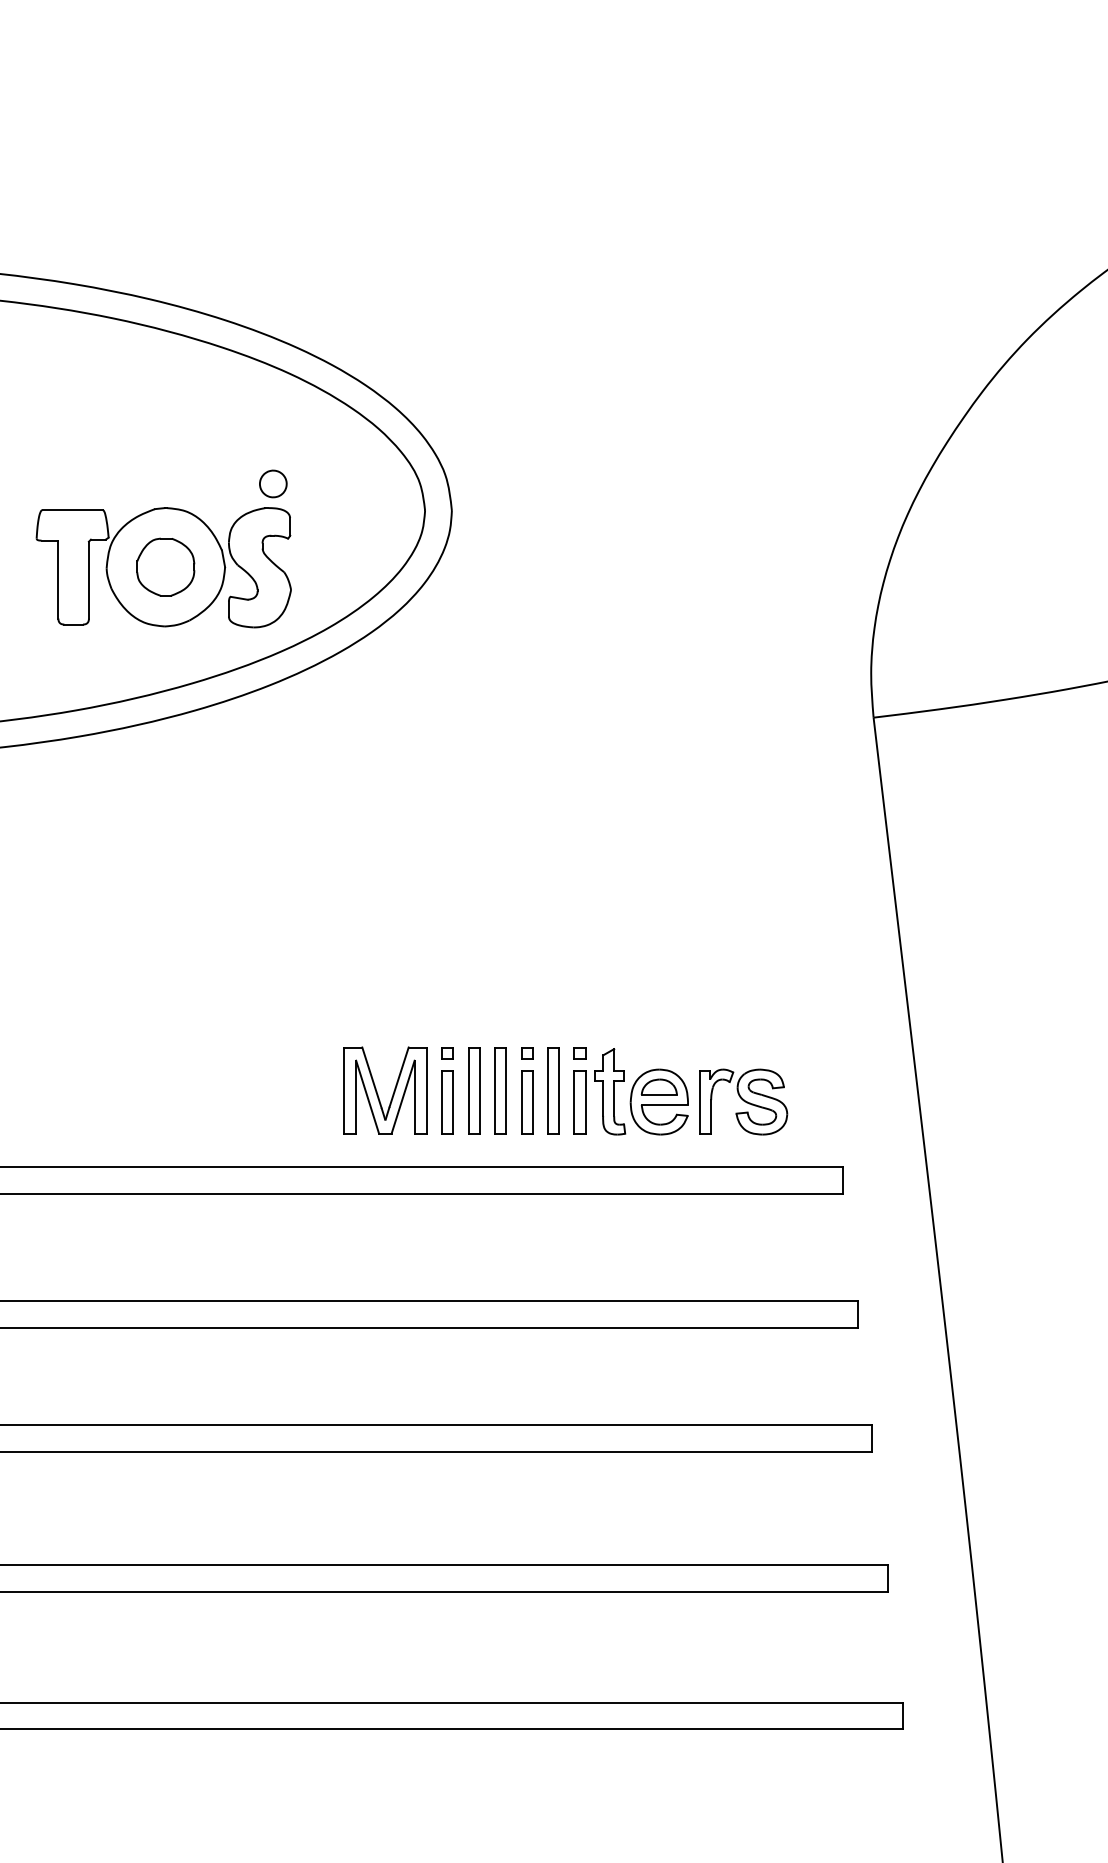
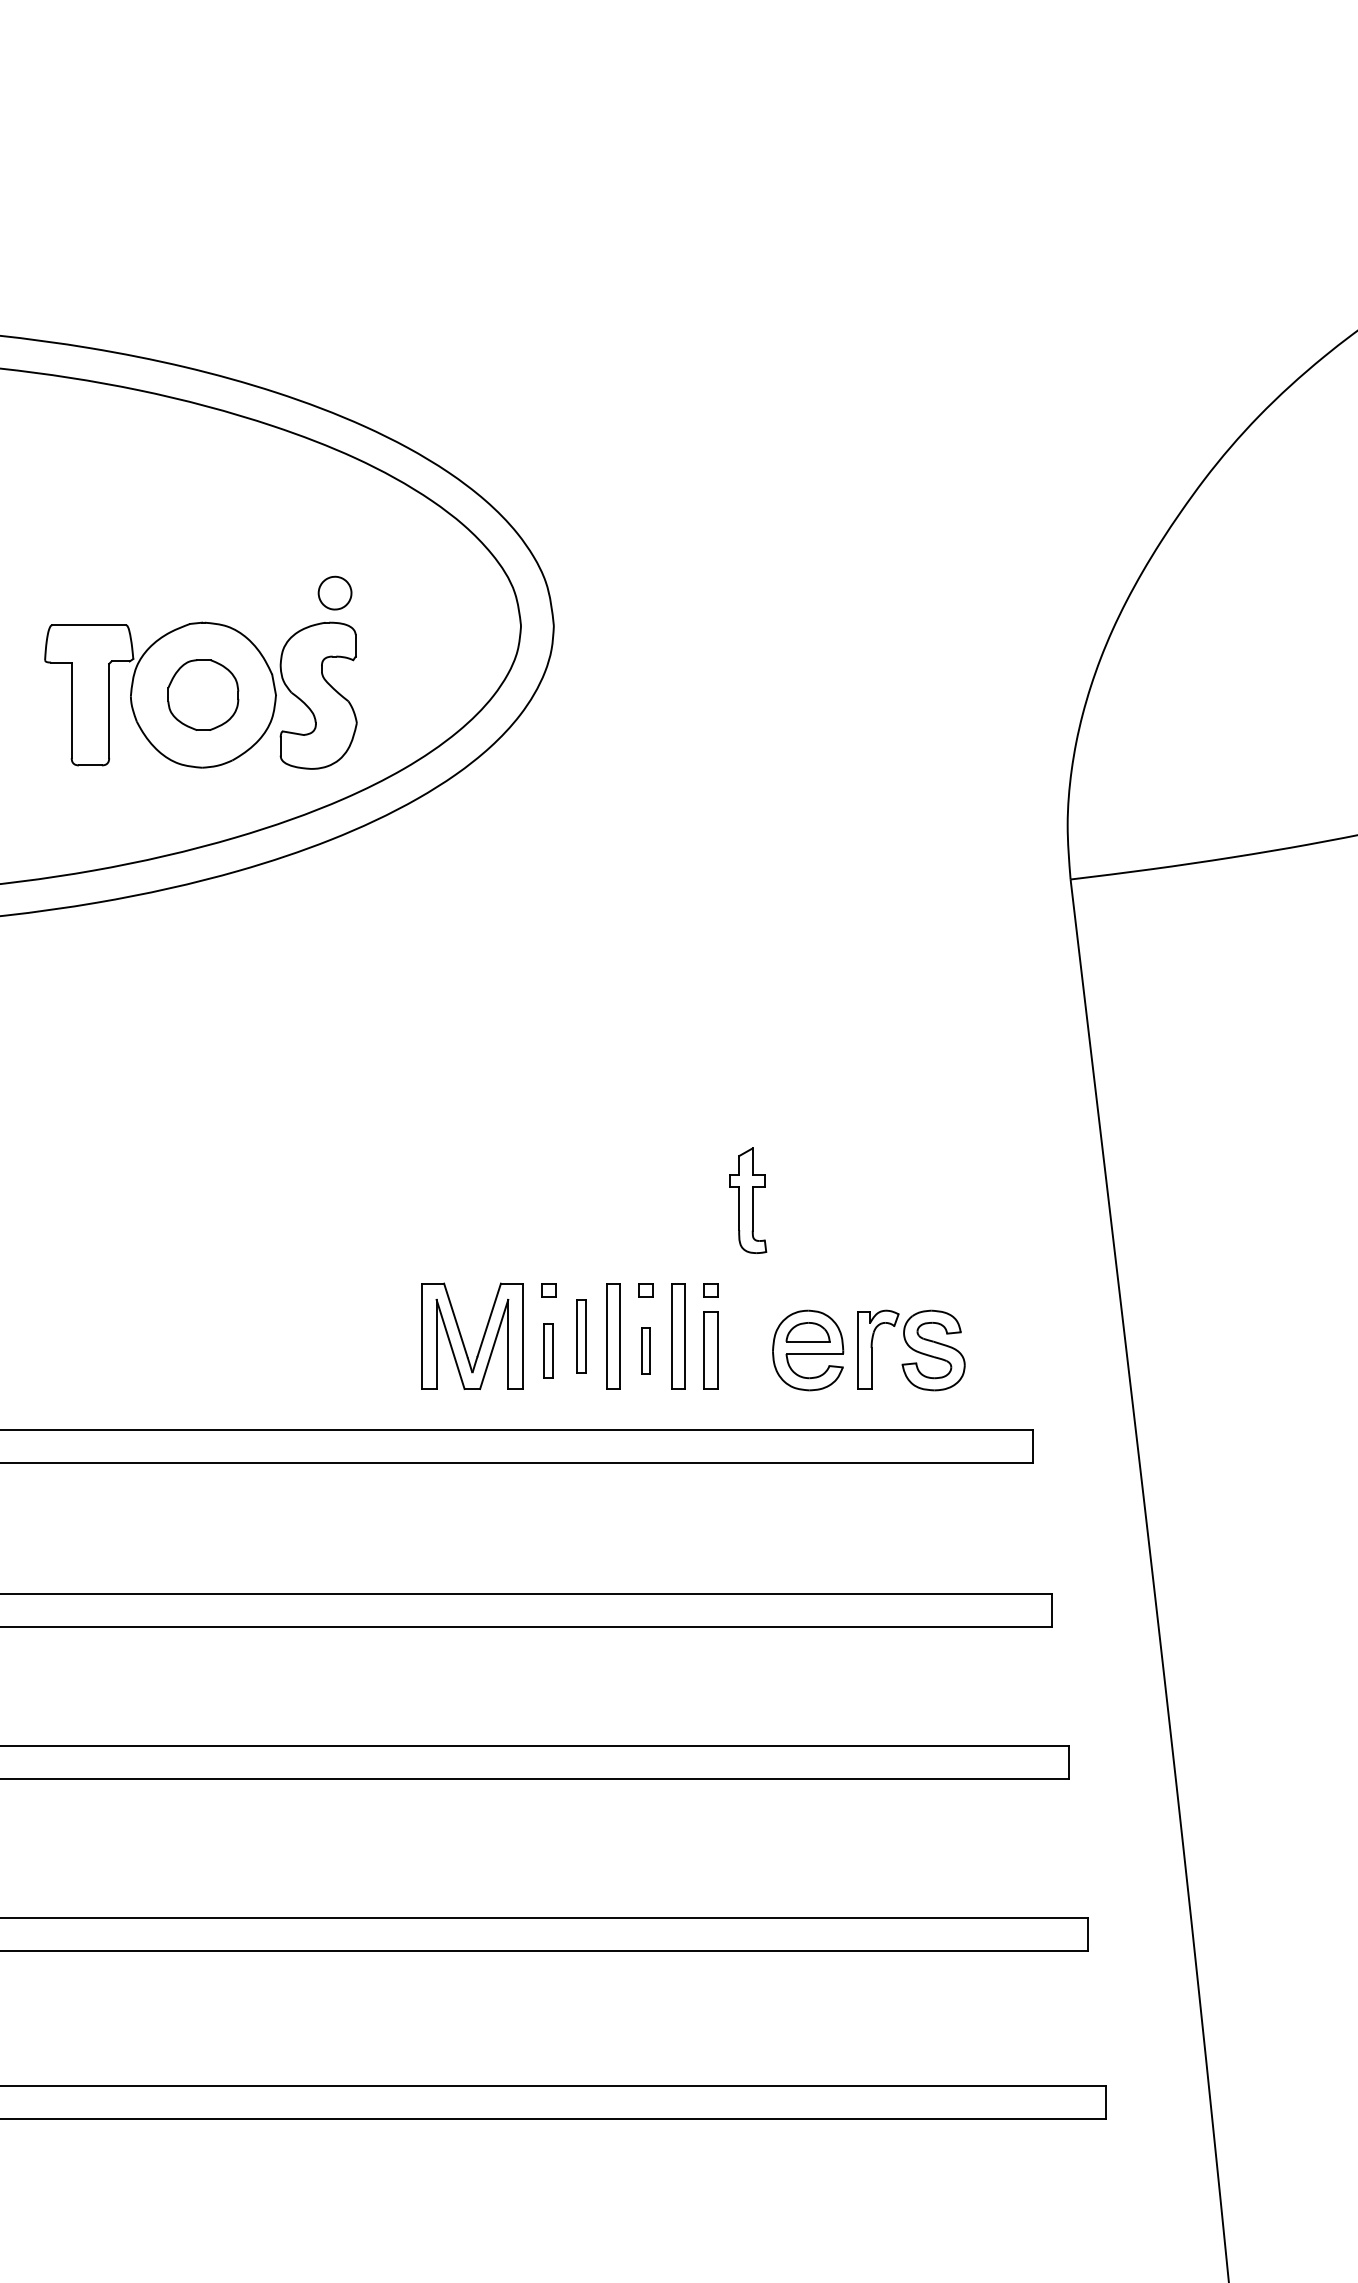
part: (474, 1090) -> (581, 1336), size x0.7
part: (610, 1091) -> (748, 1200), moved
part: (447, 1102) -> (548, 1351), size x0.7
part: (527, 1102) -> (646, 1351), size x0.6

